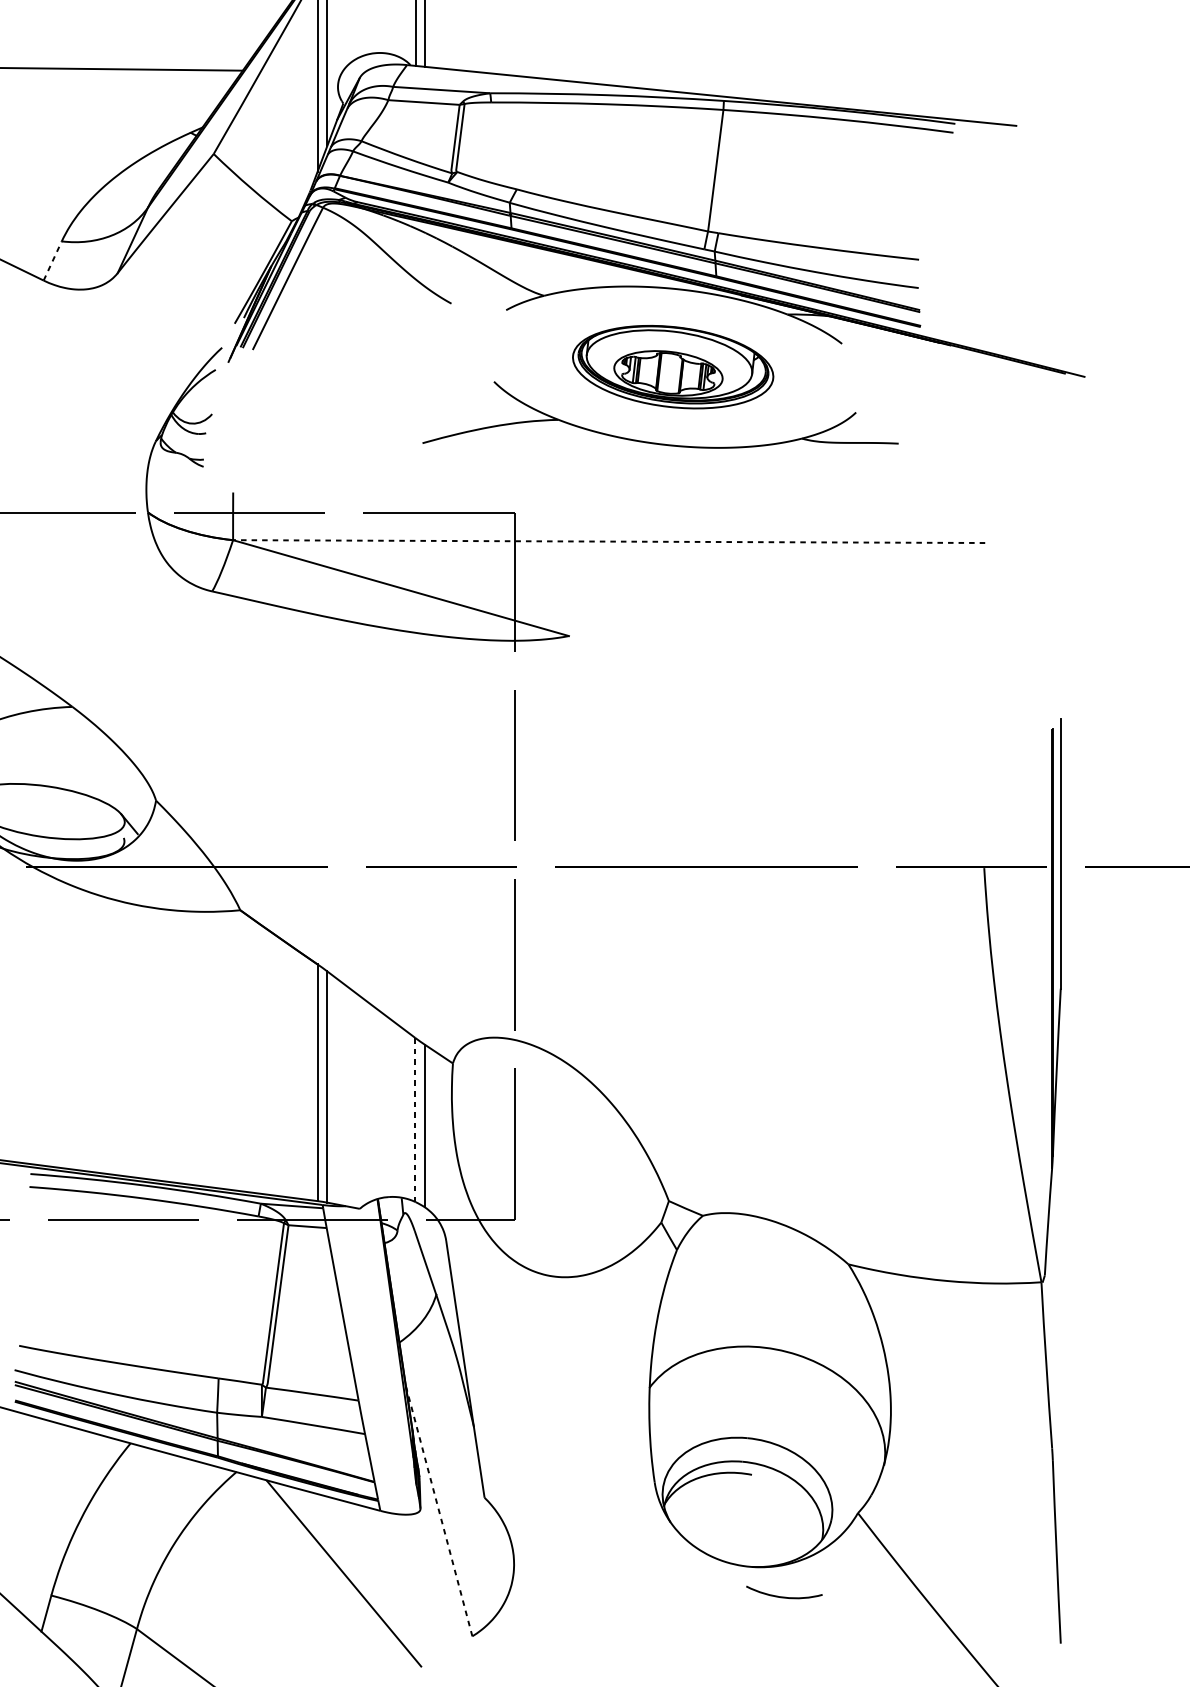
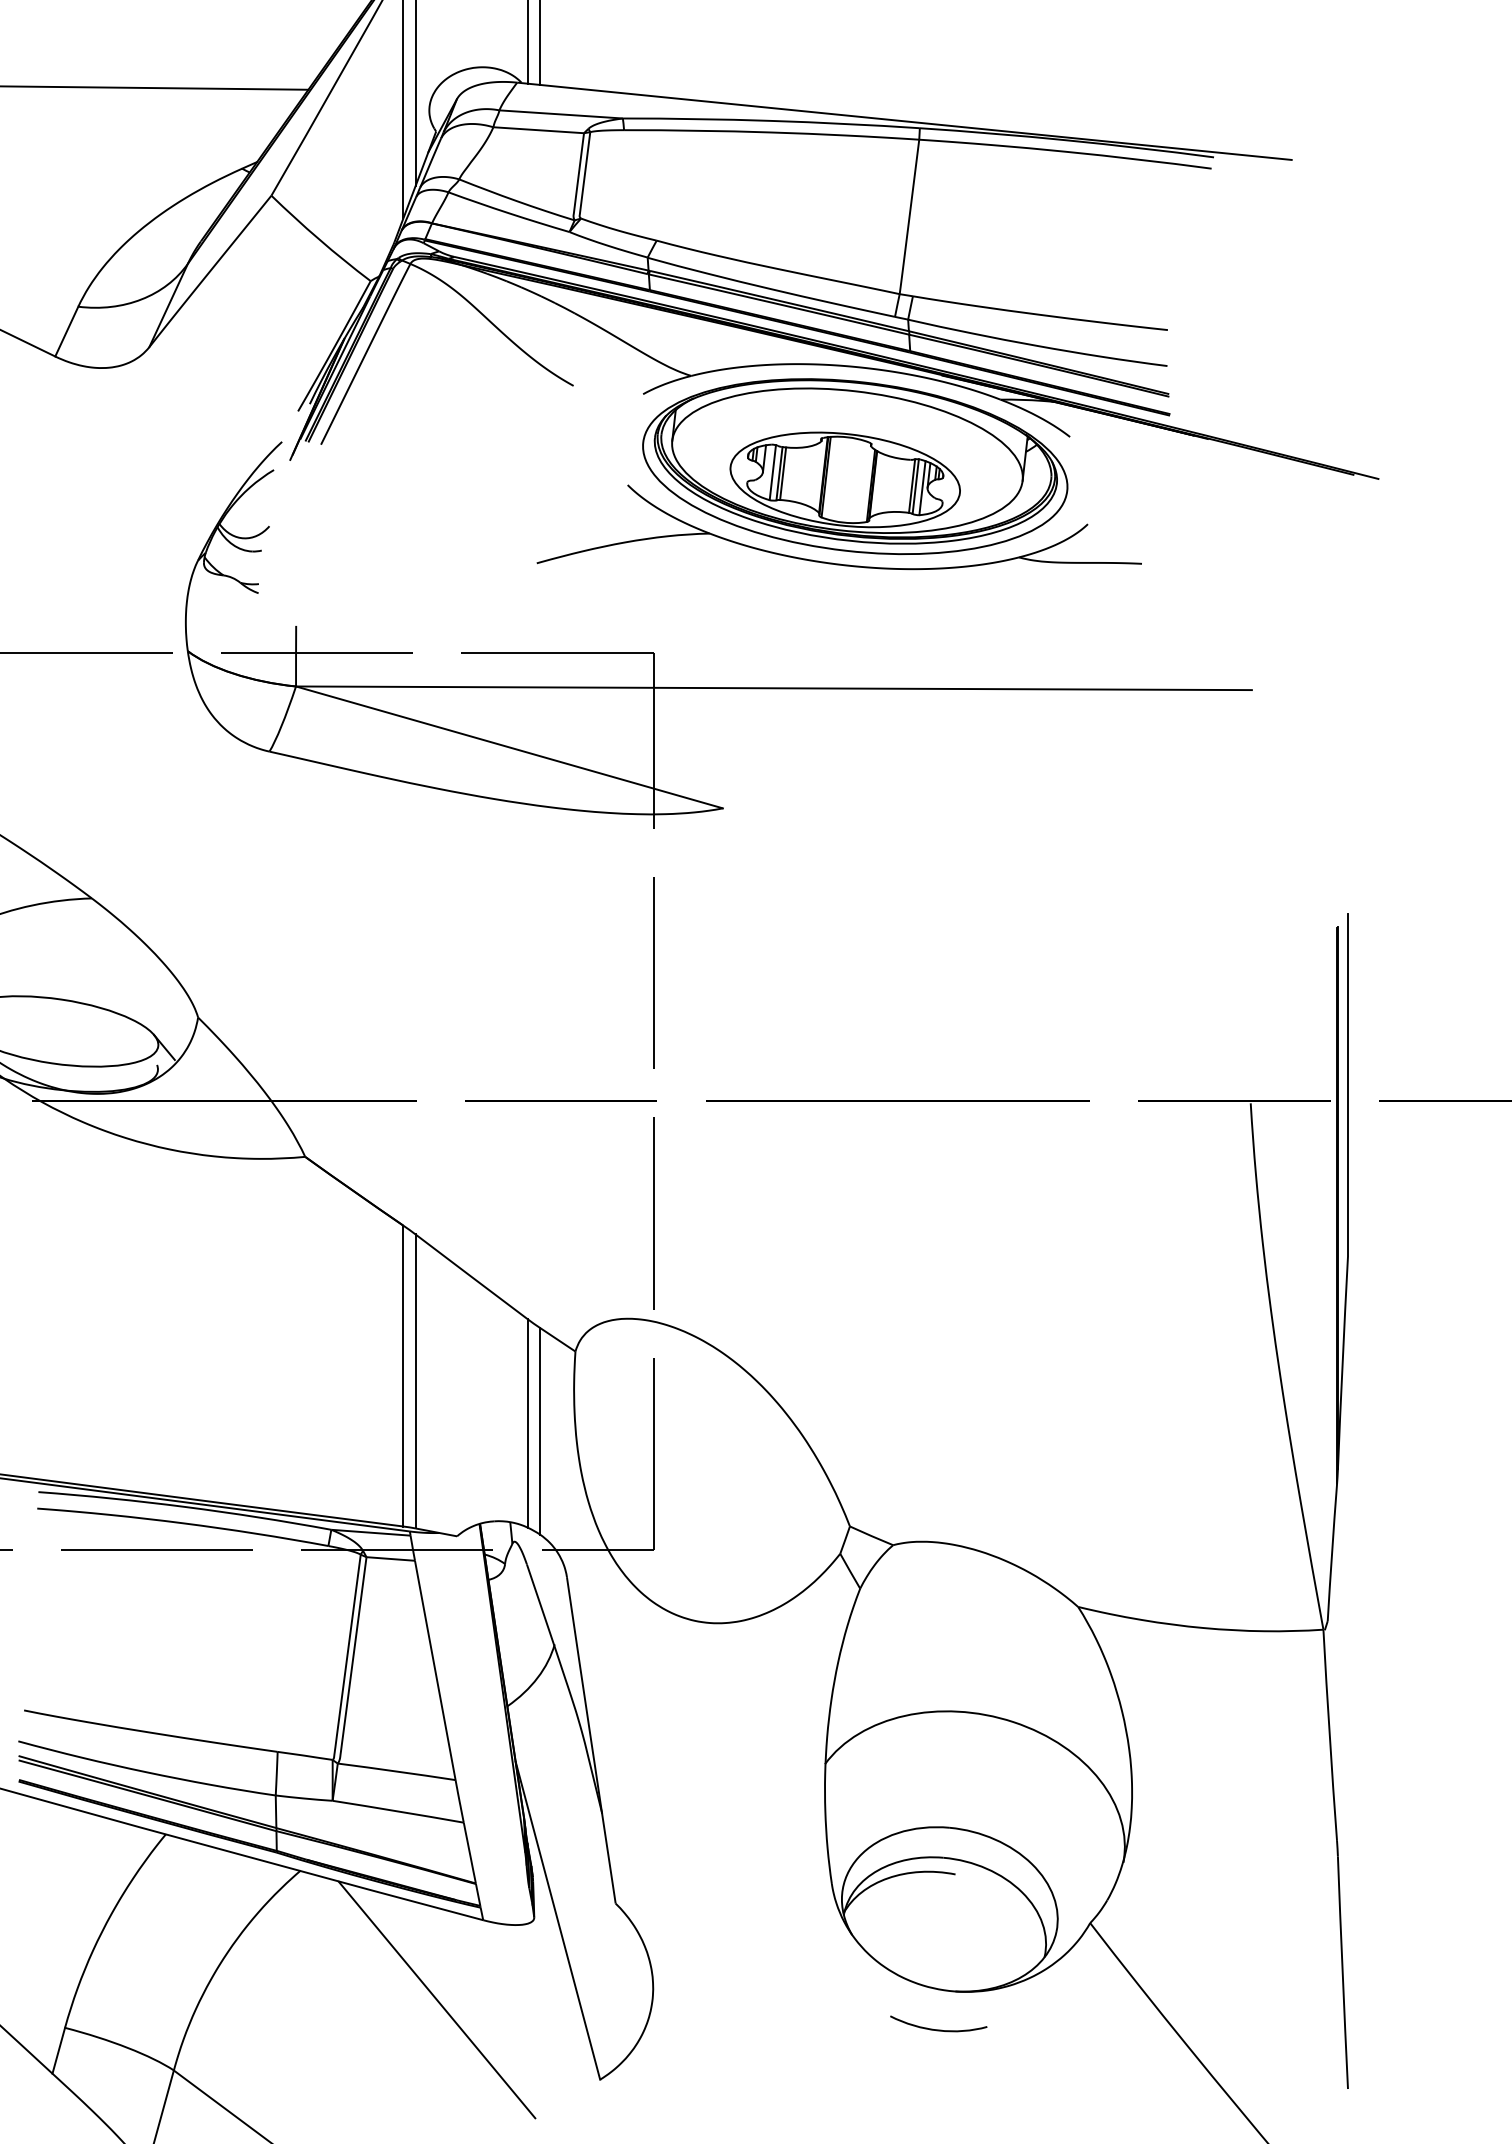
line: (53, 260) -> (67, 331), dashed -> solid
part: (673, 367) -> (855, 466), size x1.67
line: (608, 541) -> (773, 688), dashed -> solid
line: (415, 1120) -> (527, 1423), dashed -> solid
line: (439, 1511) -> (558, 1921), dashed -> solid
curve: (784, 1596) -> (938, 2029), moved

